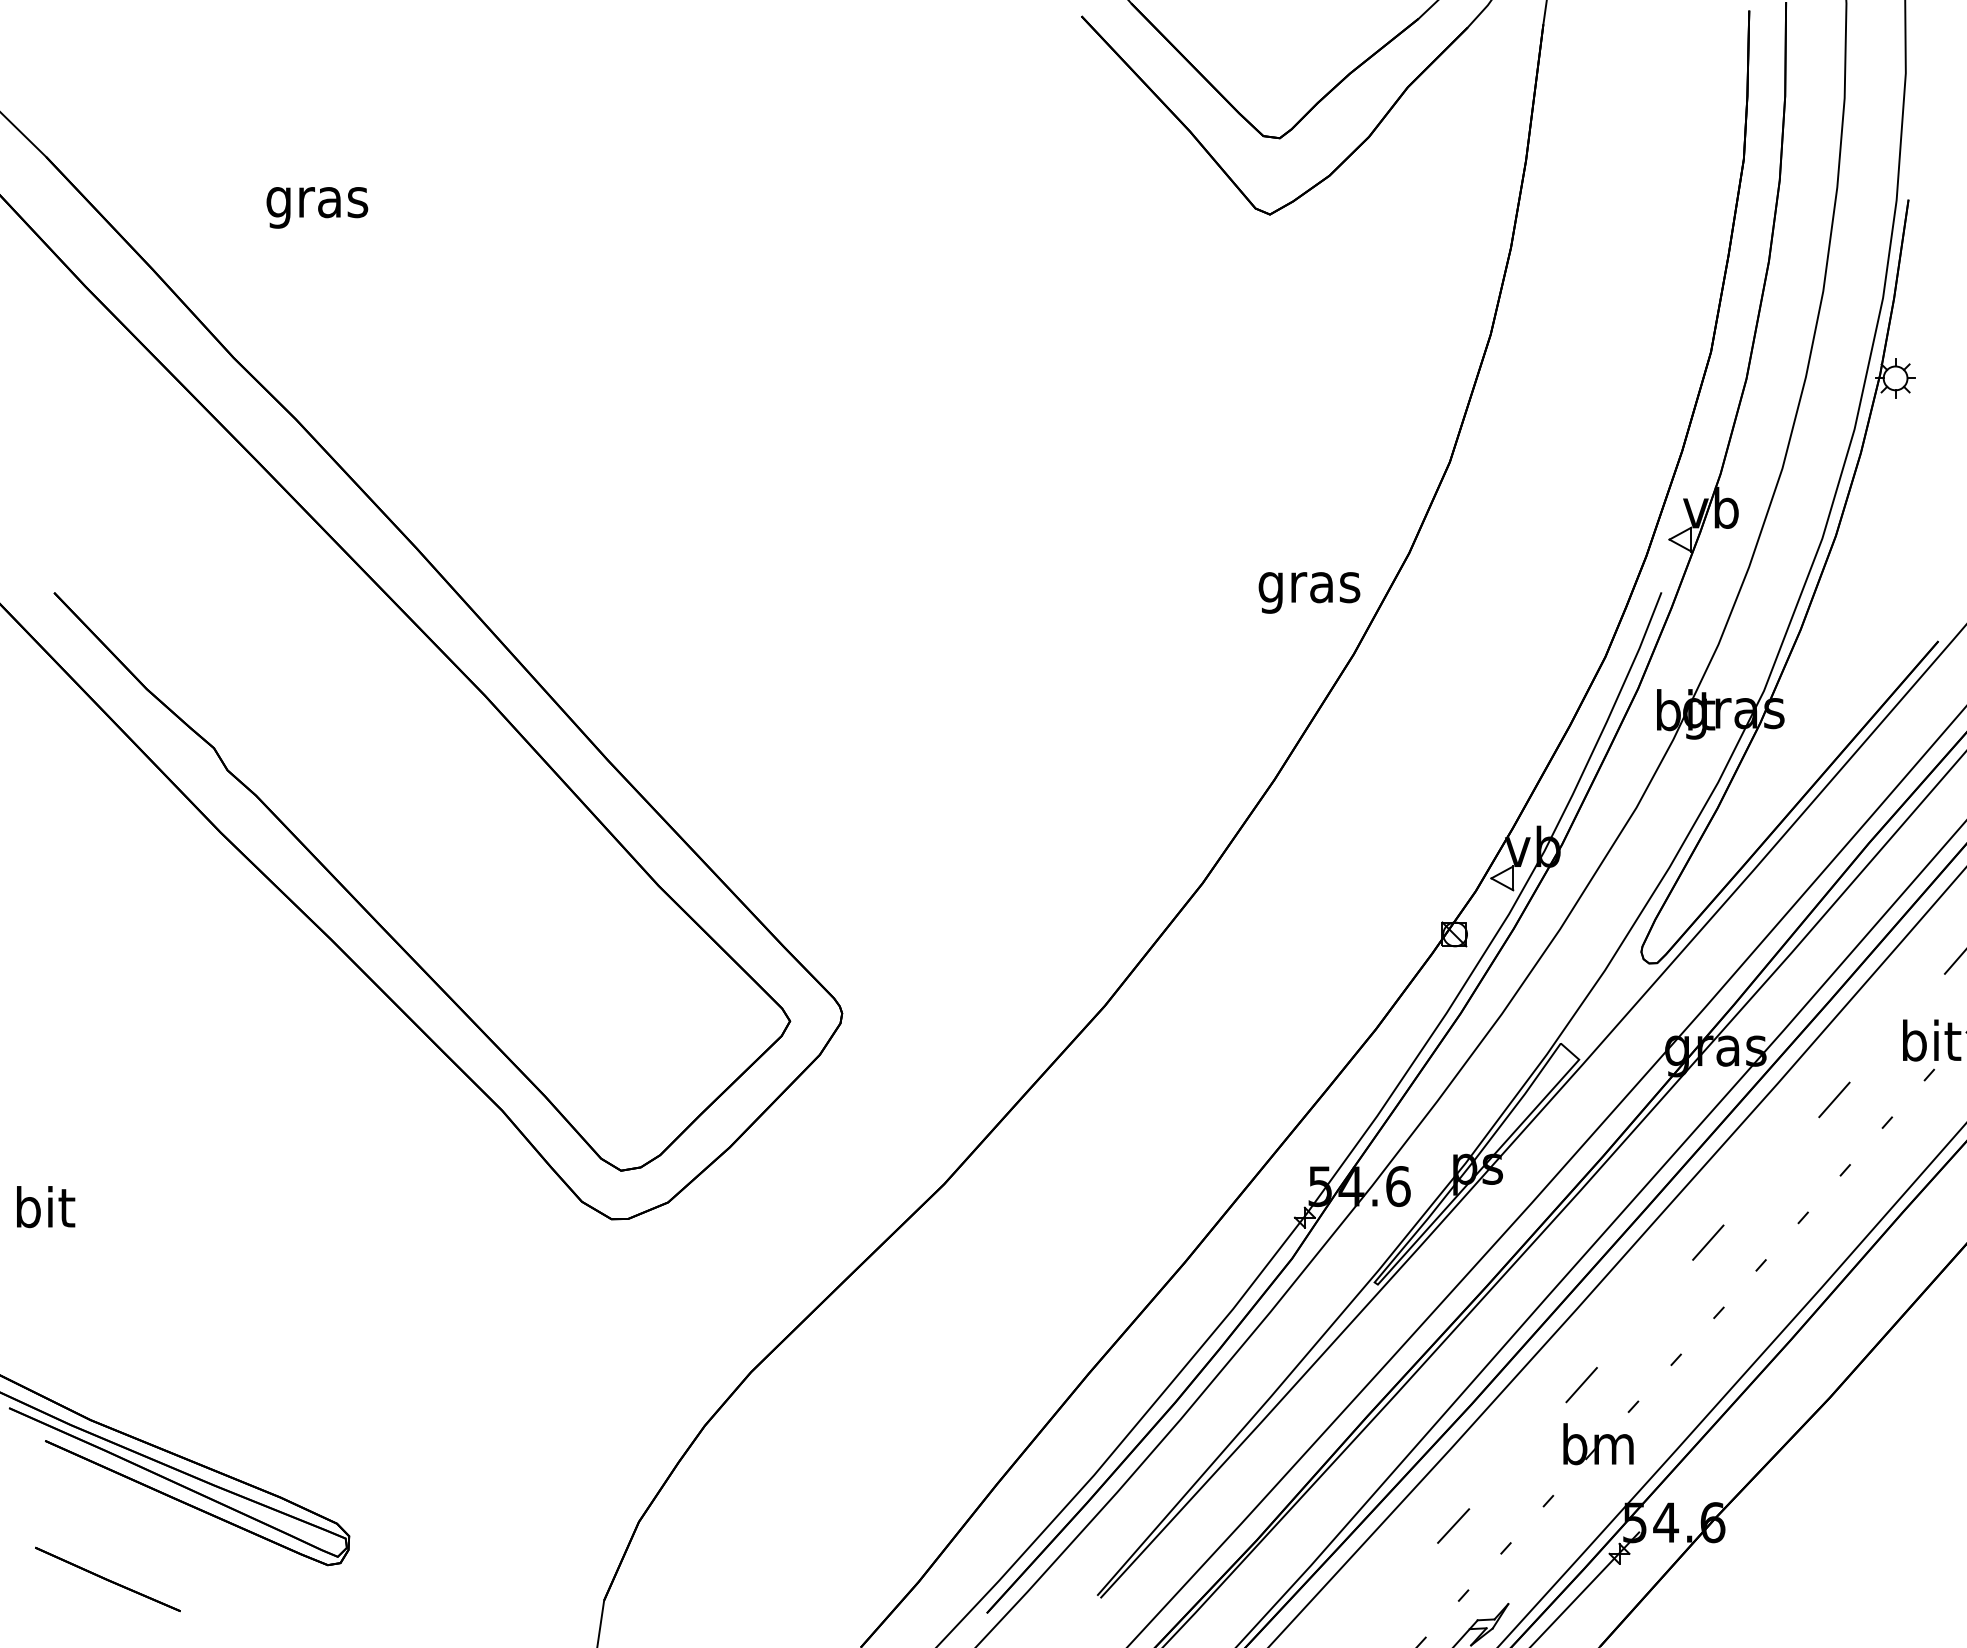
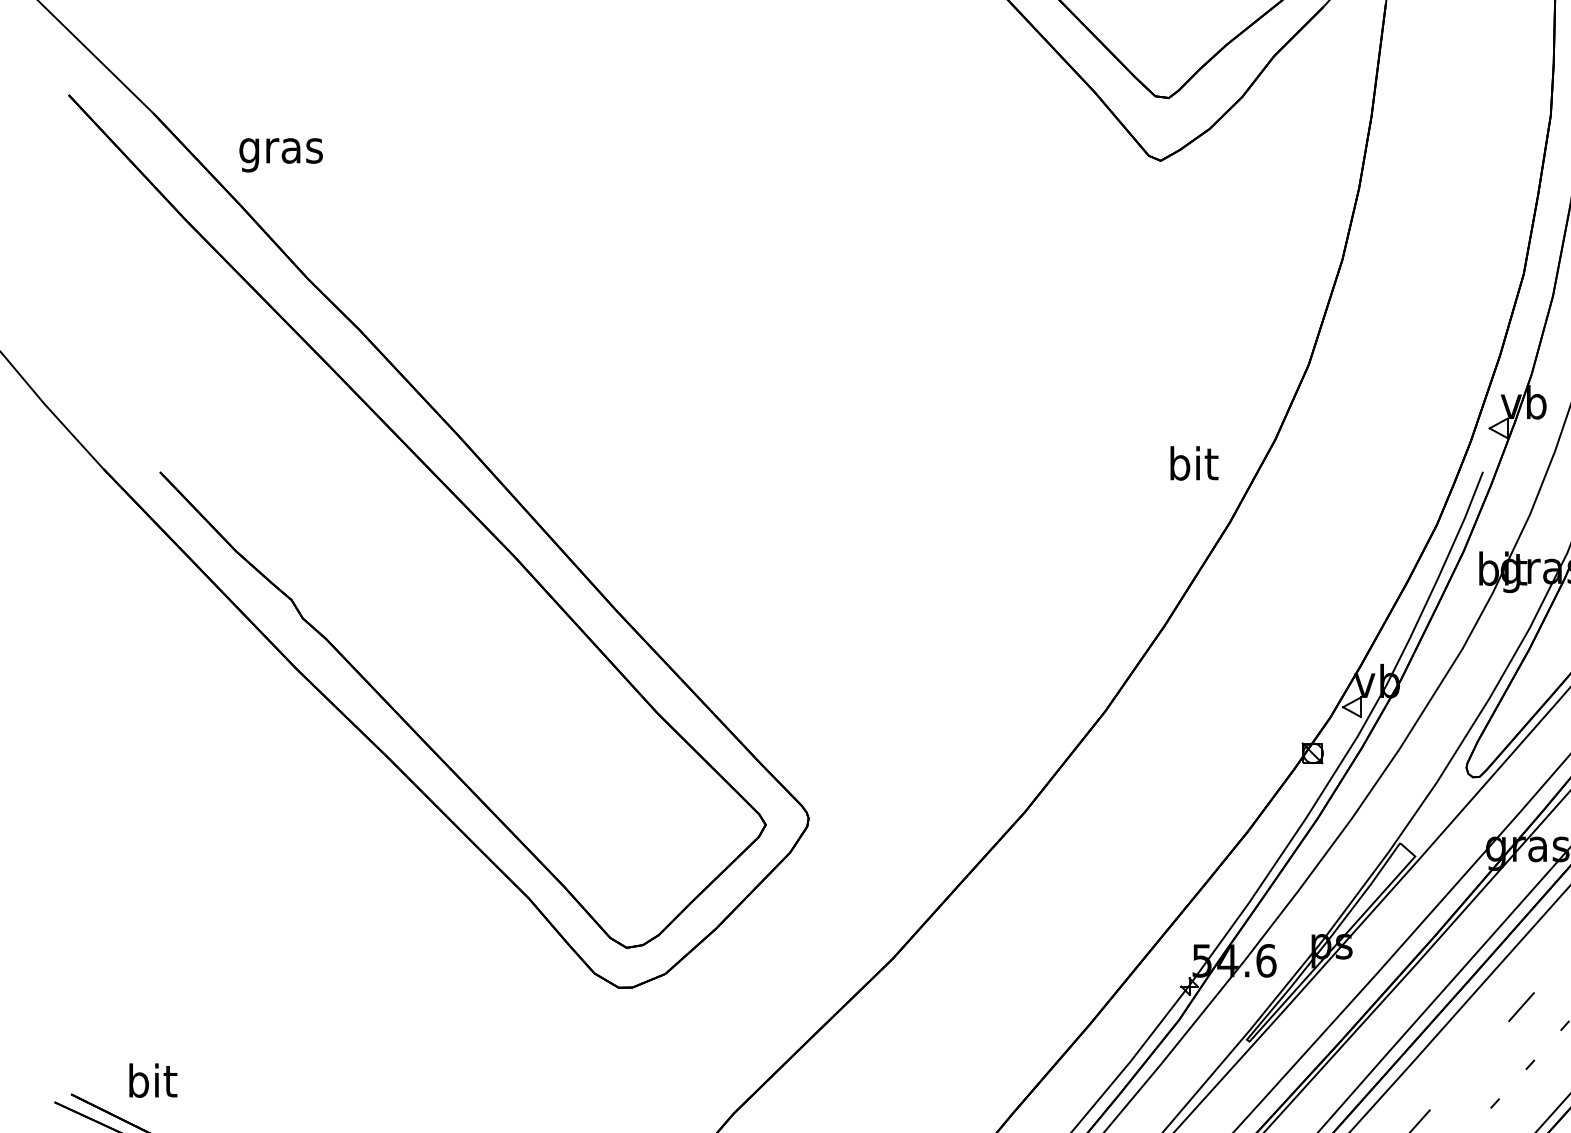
text: (317, 207) -> (281, 155), moved
text: (1309, 587) -> (1193, 467), gras -> bit
text: (46, 1207) -> (153, 1081), moved

